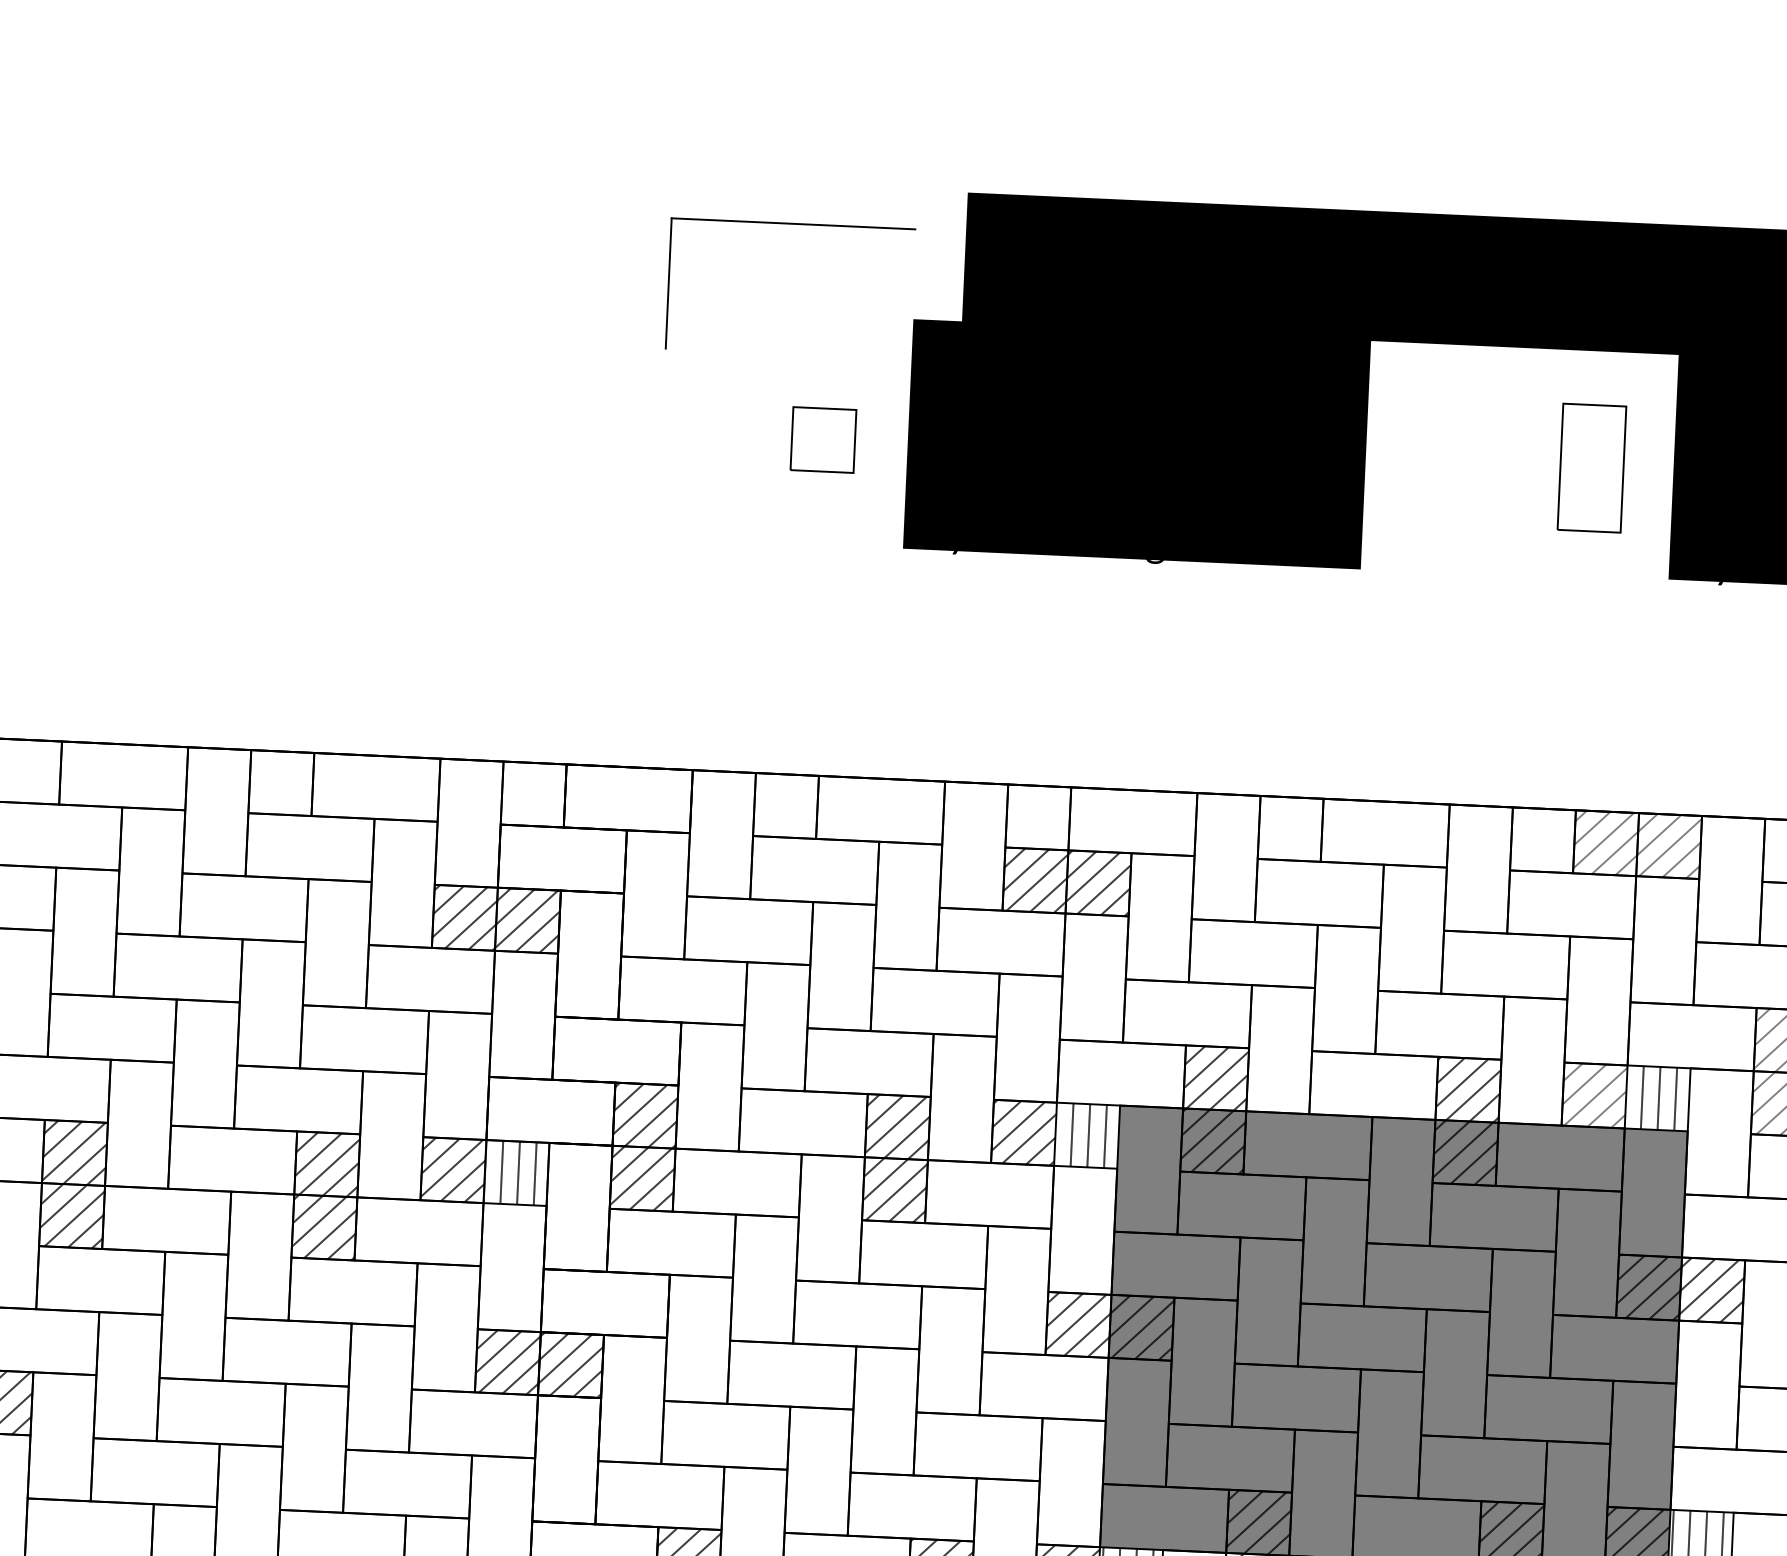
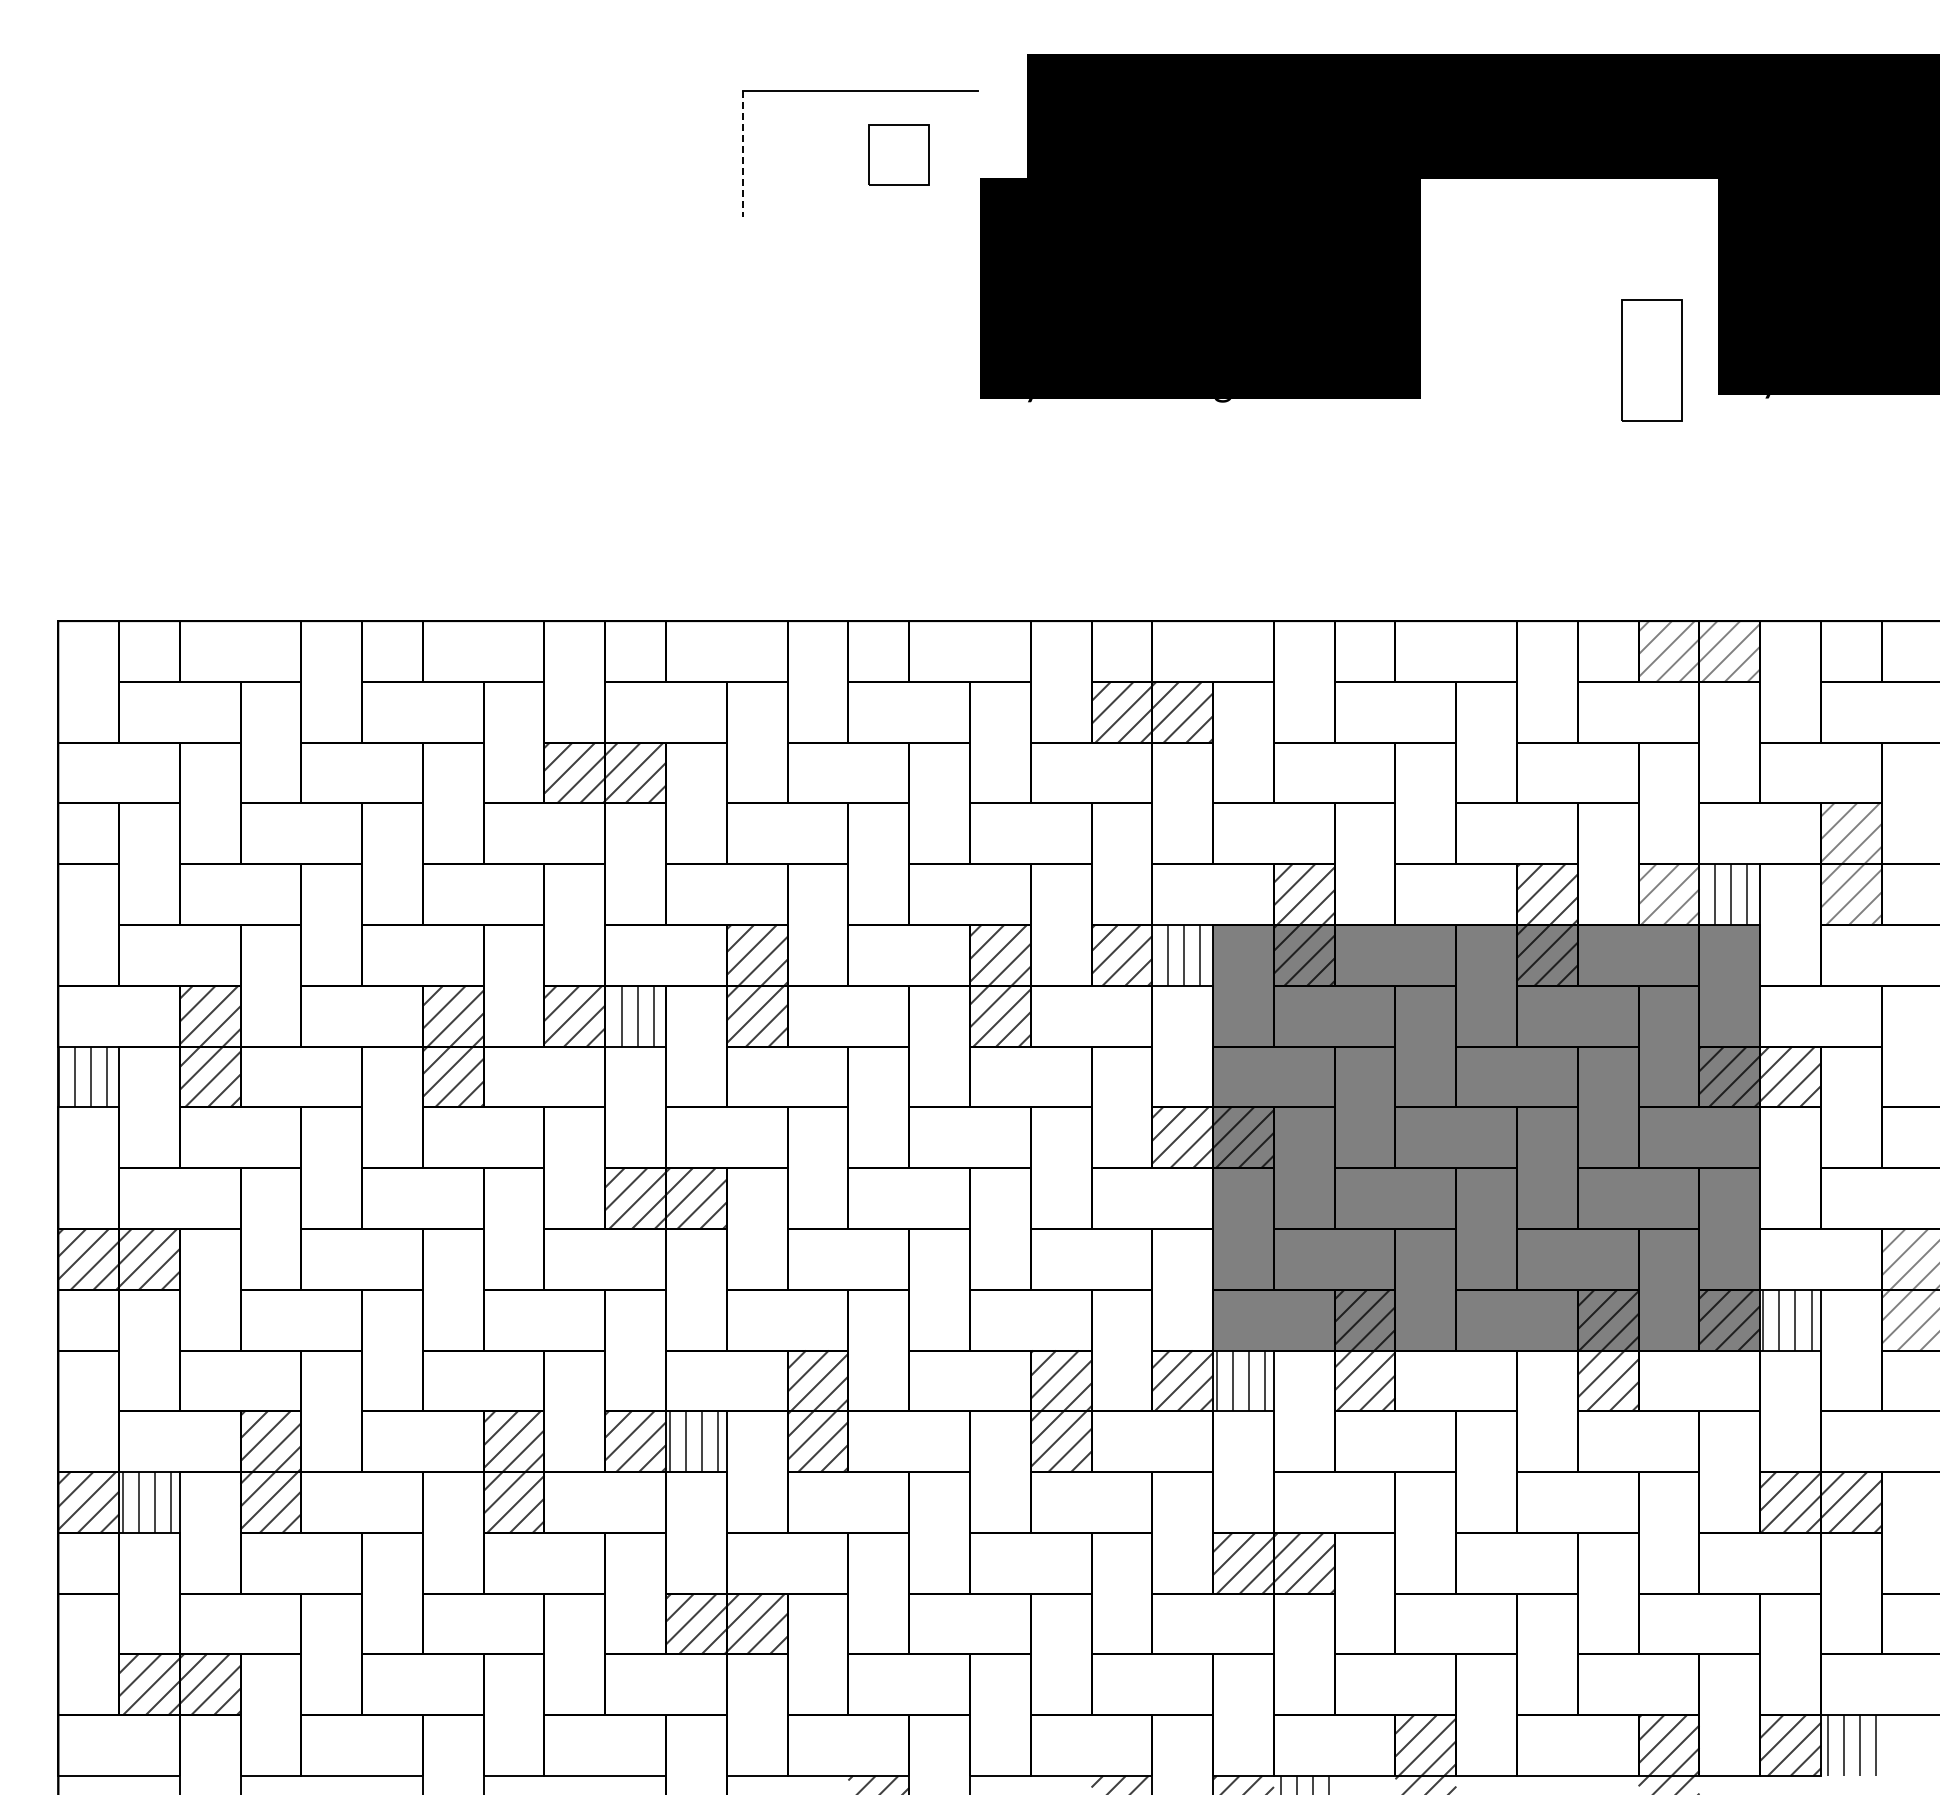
line: (669, 283) -> (743, 154), solid -> dashed
part: (823, 439) -> (898, 154), moved
part: (1591, 468) -> (1651, 360), moved

